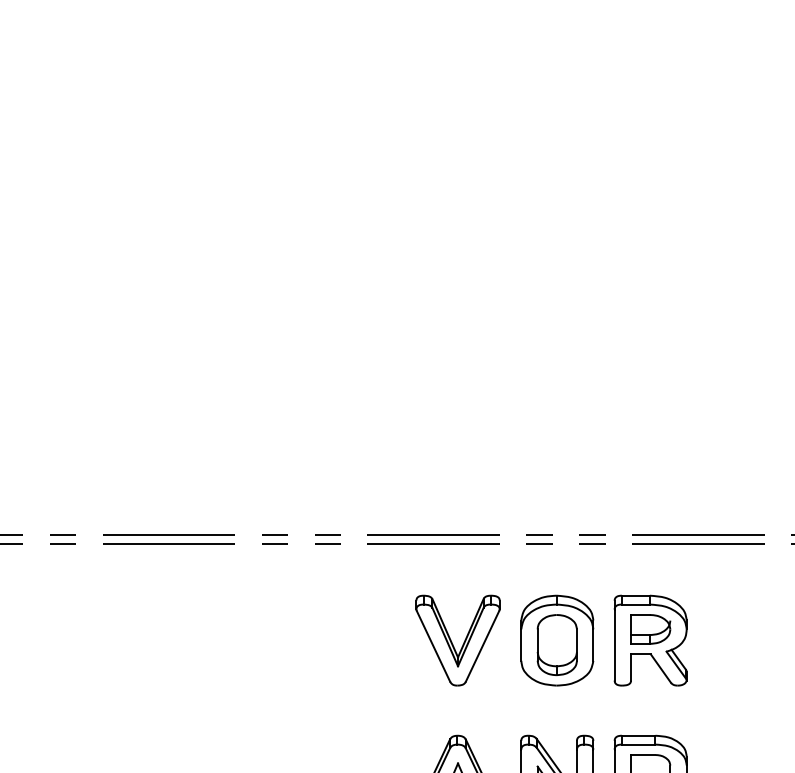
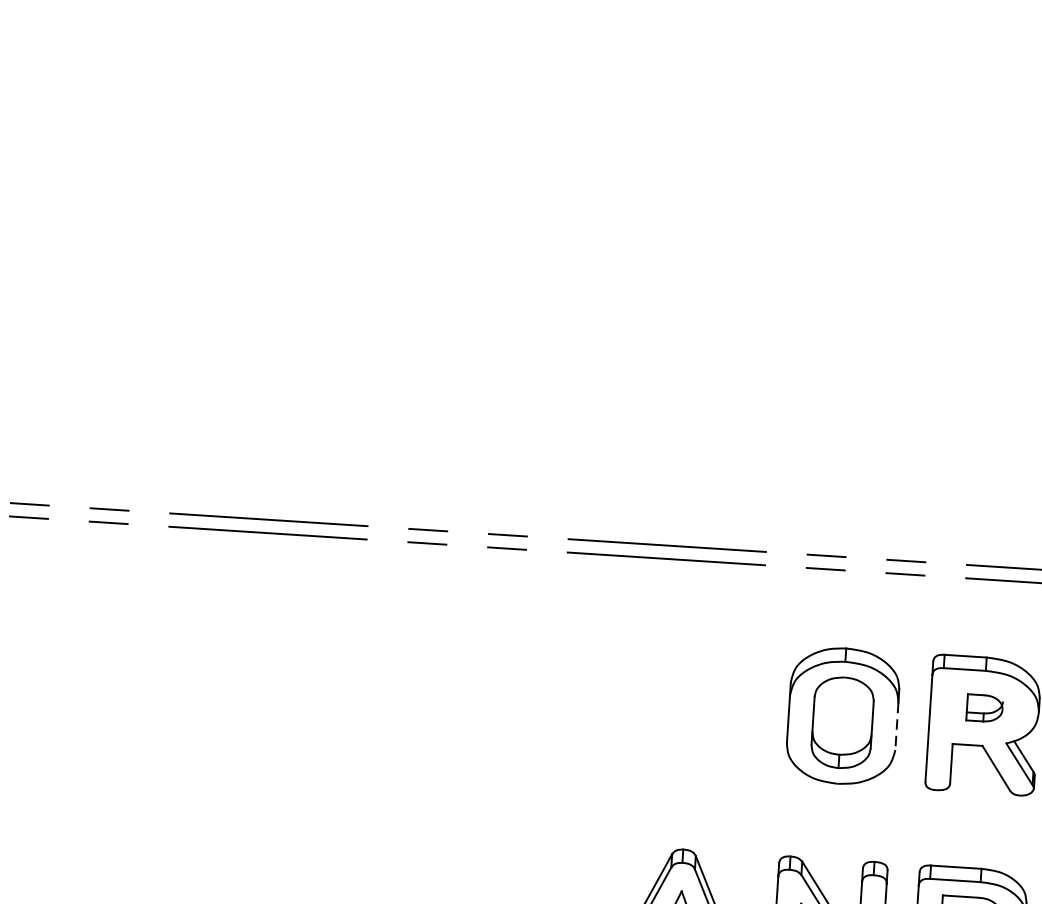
part: (650, 629) -> (984, 708), size x0.6
part: (457, 640) -> (692, 706), removed
line: (593, 645) -> (897, 727), solid -> dashed

